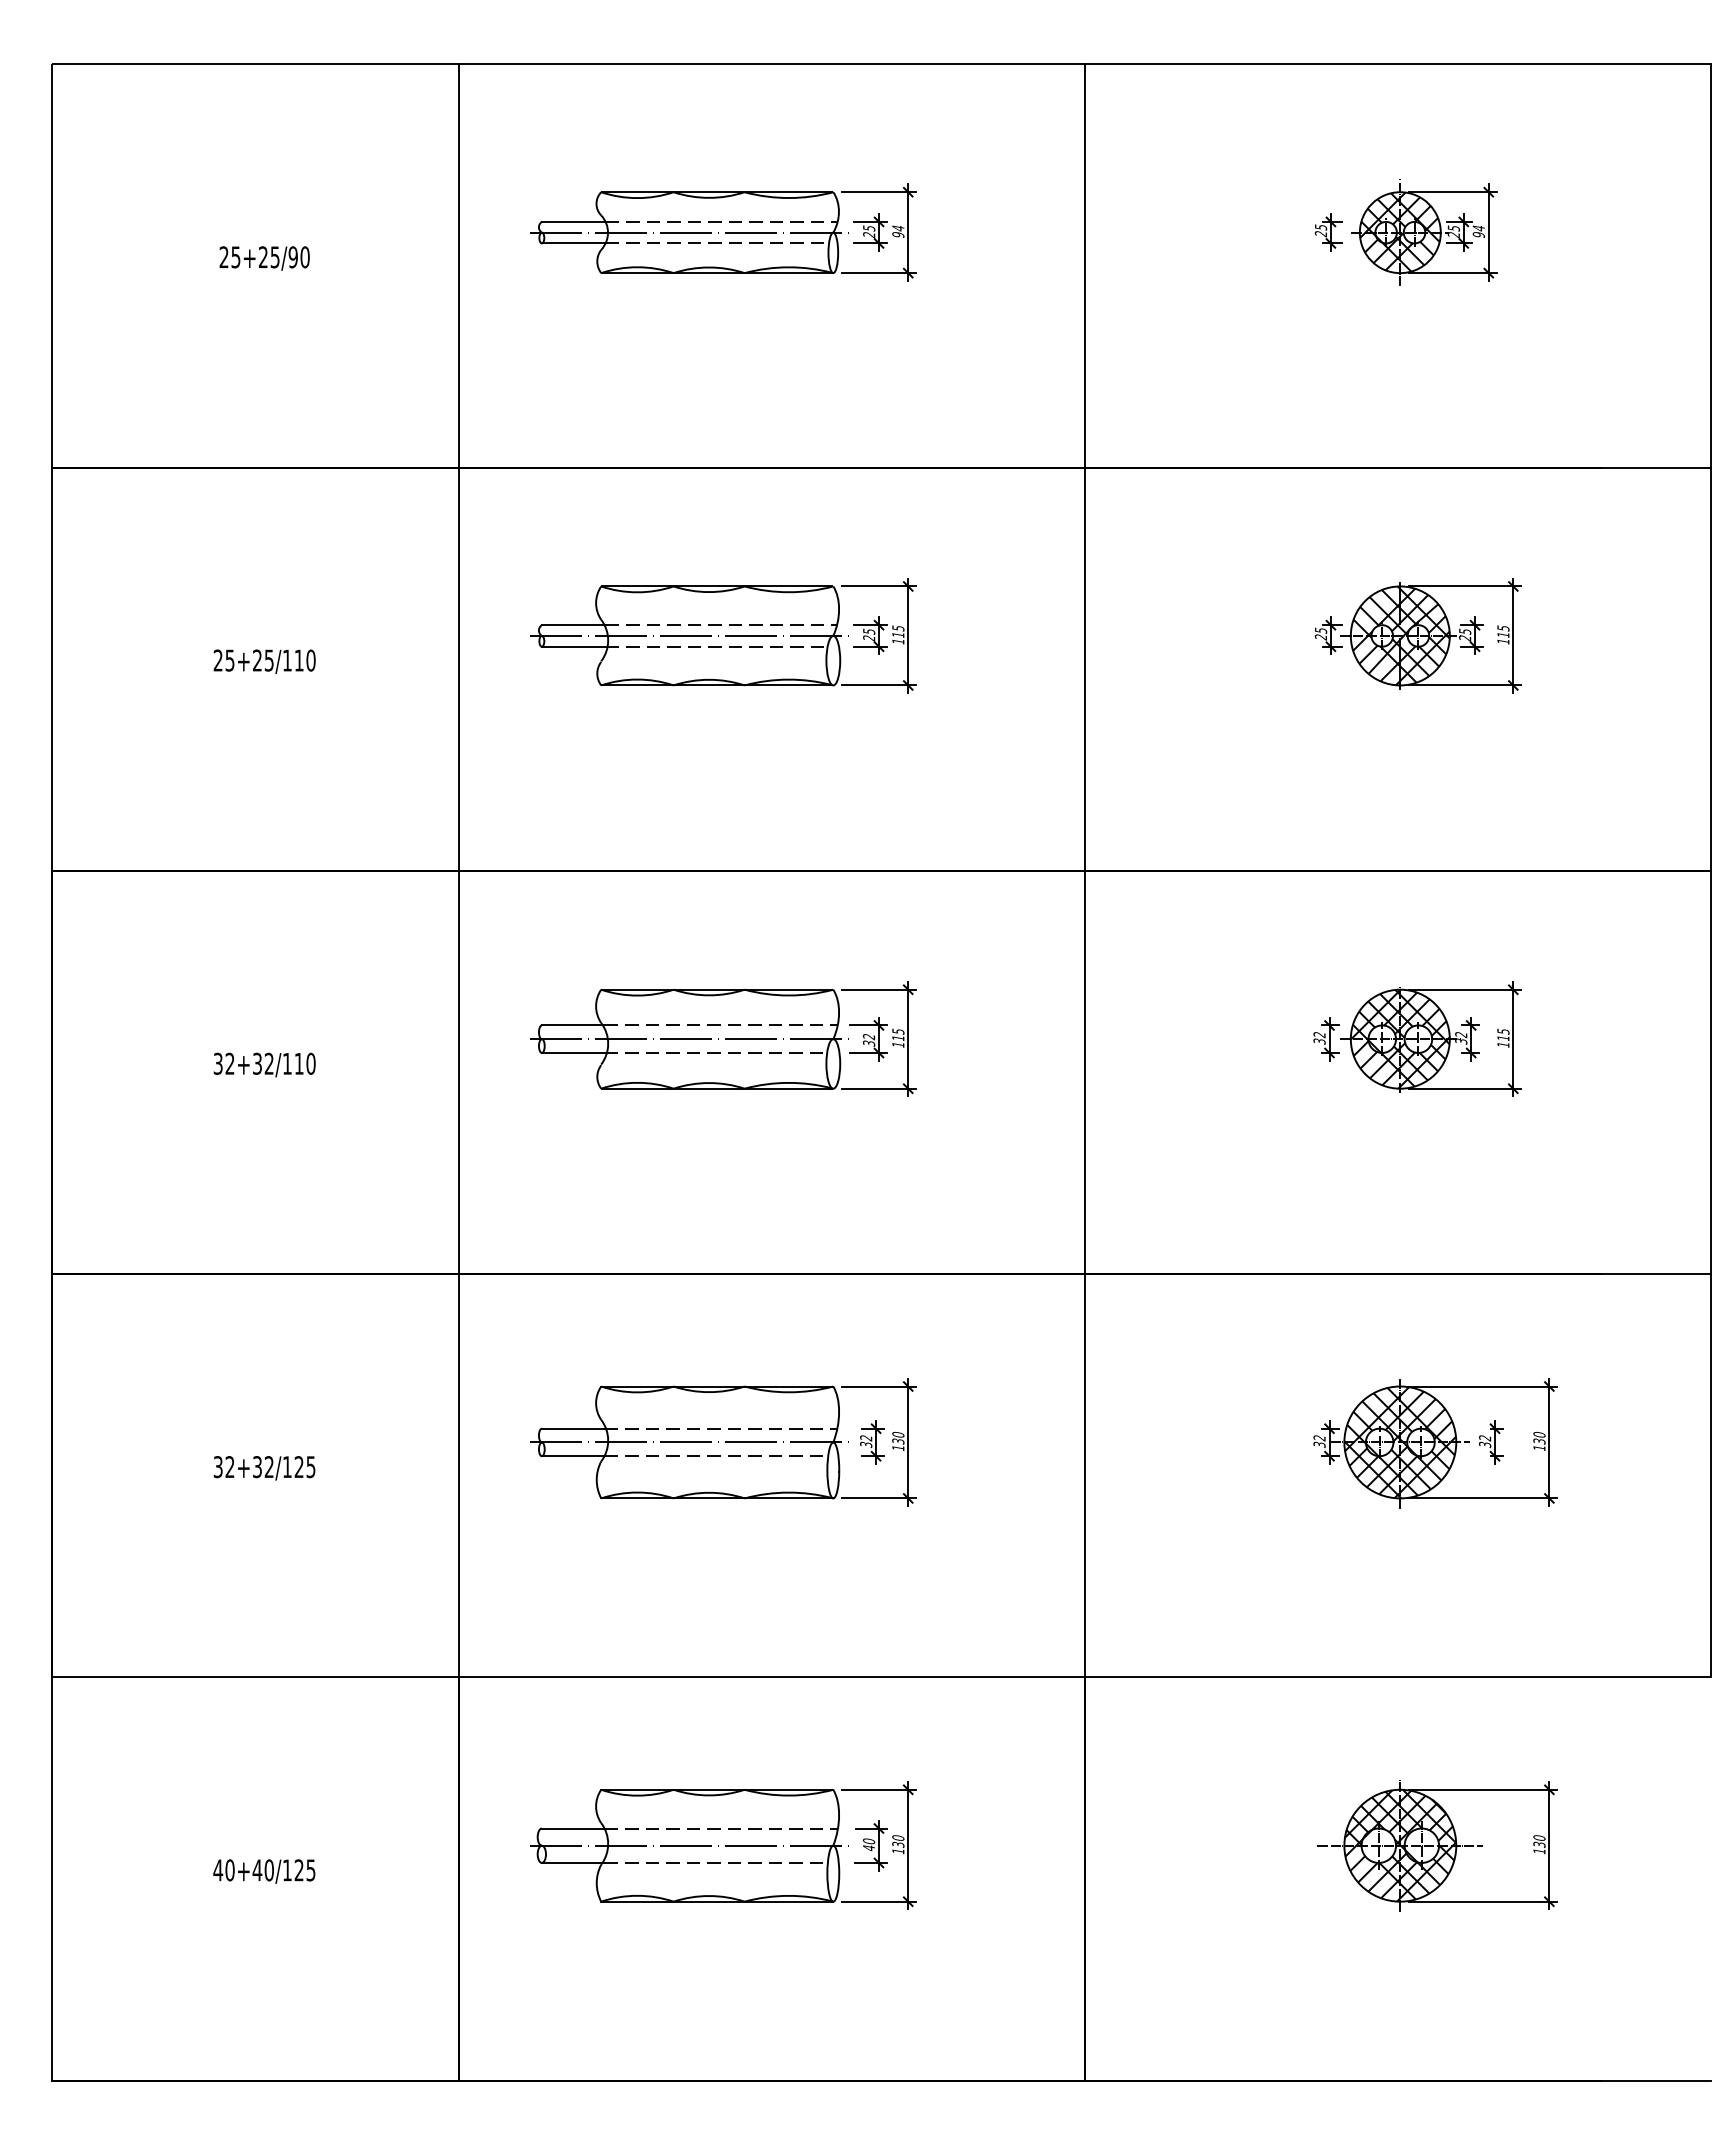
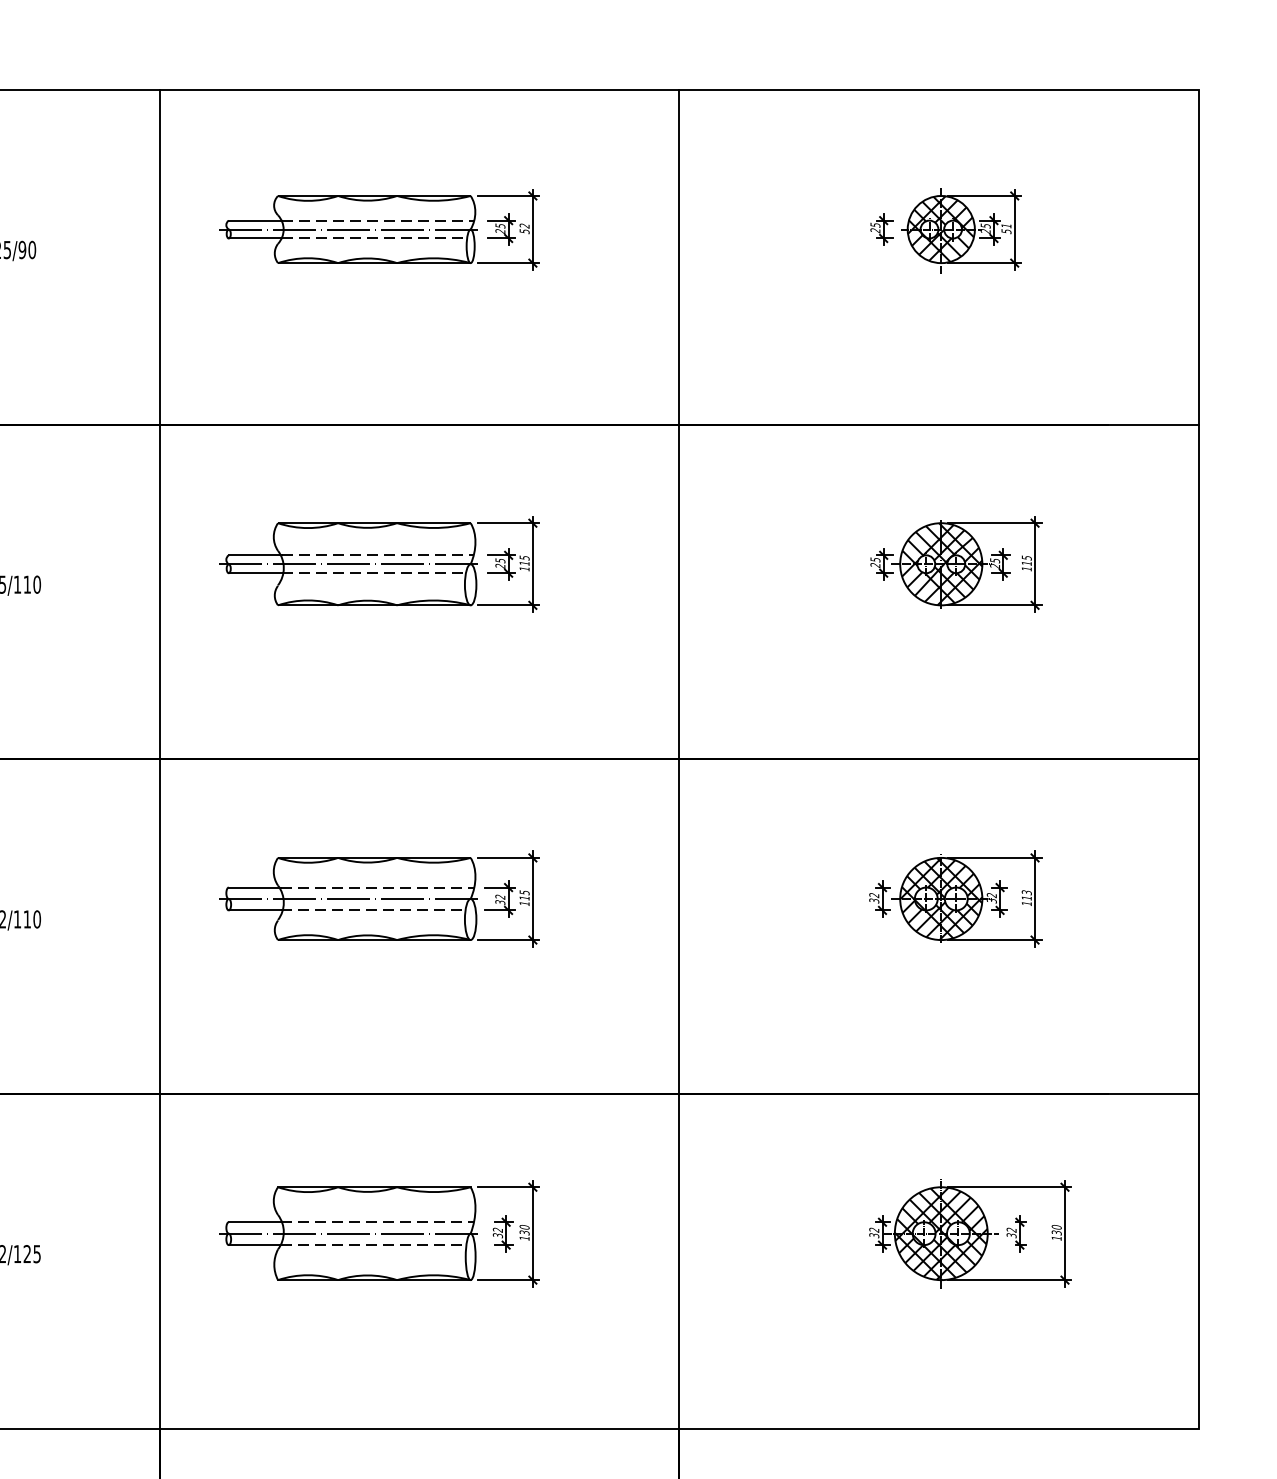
text: (898, 231) -> (524, 228), 94 -> 52
text: (1478, 231) -> (1006, 228), 94 -> 51
text: (1502, 1030) -> (1026, 891), 115 -> 113

